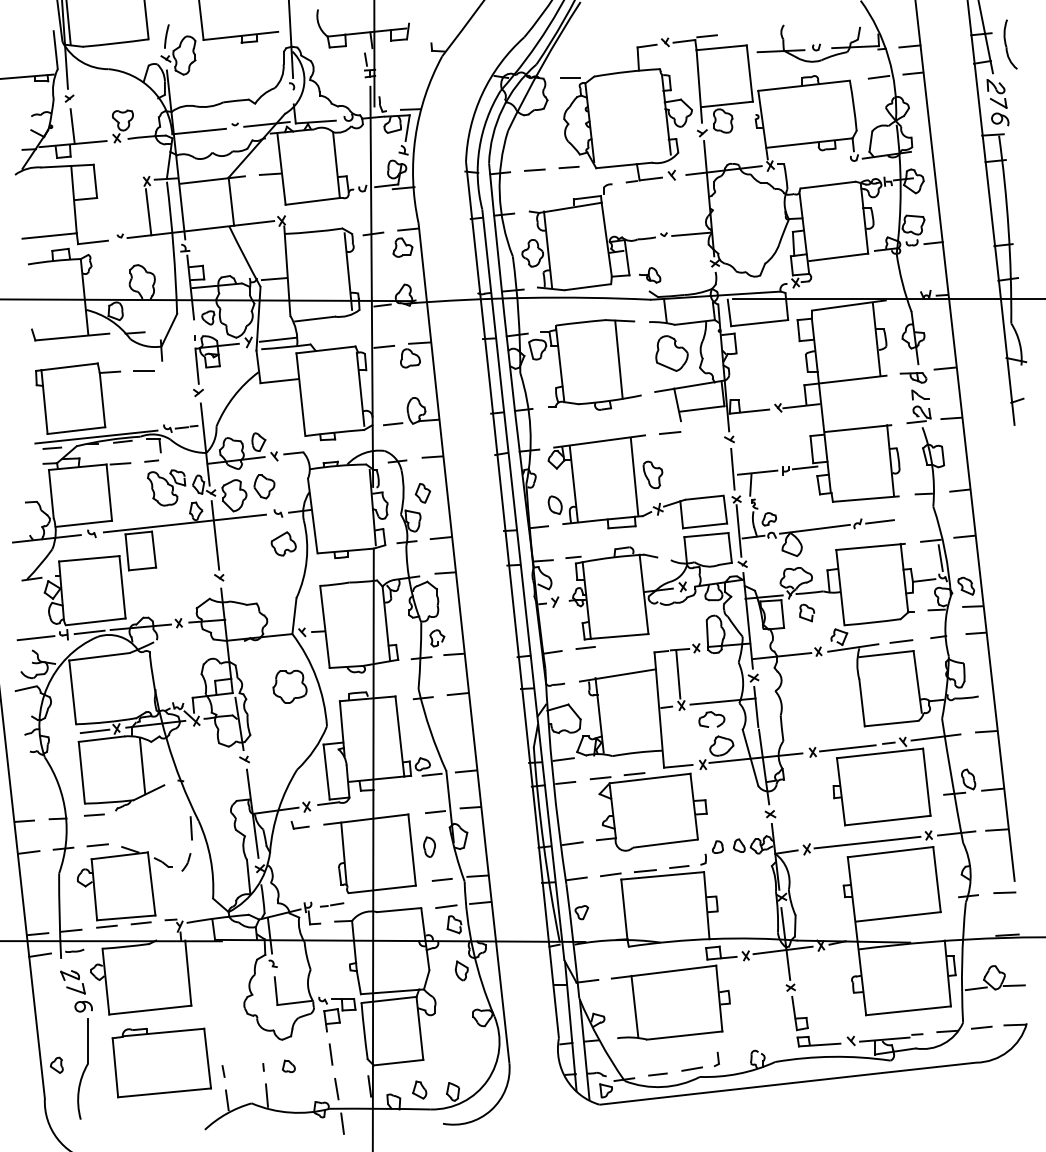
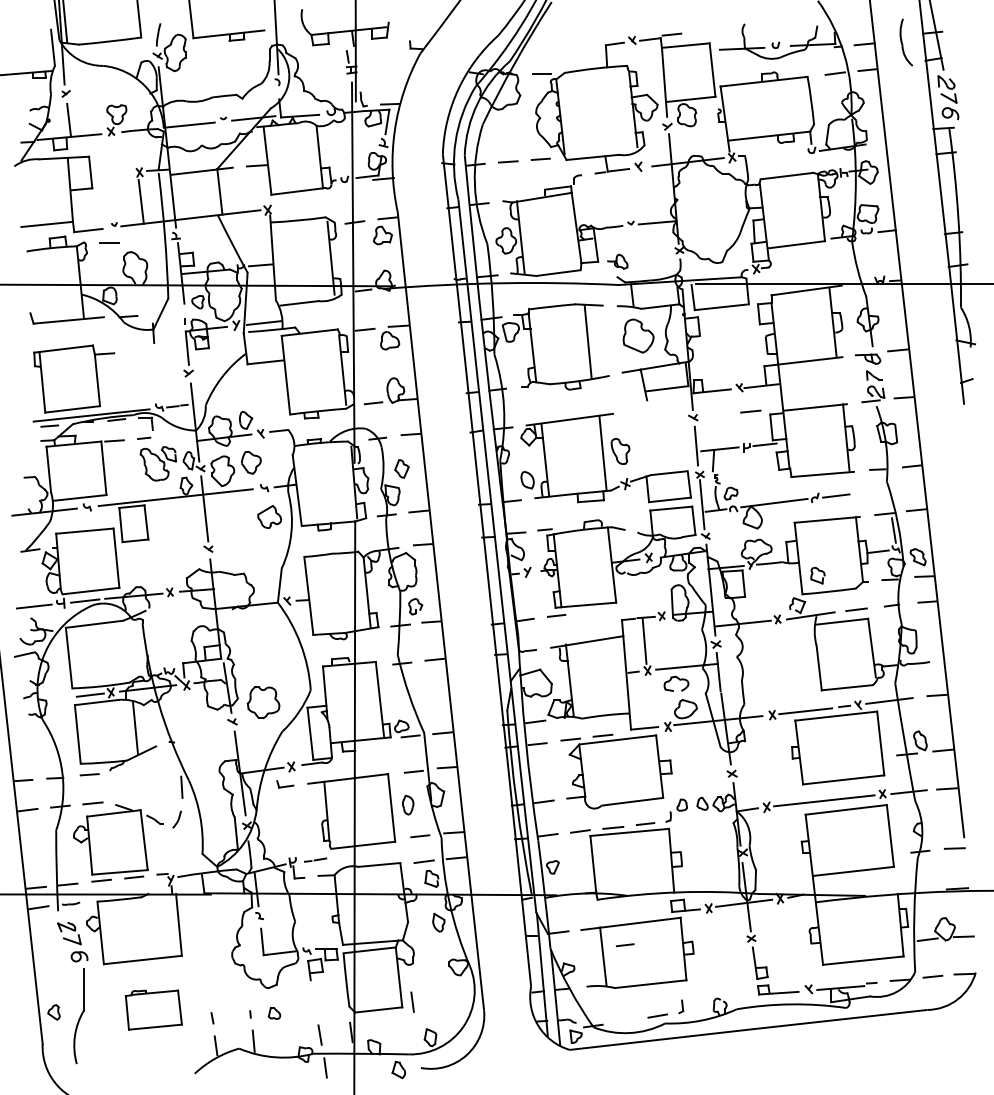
part: (1010, 44) -> (906, 42), moved
line: (143, 370) -> (109, 242), moved
line: (669, 432) -> (750, 411), moved
part: (806, 612) -> (817, 575), moved
part: (289, 686) -> (263, 702), moved
line: (330, 1053) -> (412, 1001), moved
part: (161, 1062) -> (153, 1009), size x0.6
line: (658, 1074) -> (625, 945), moved
part: (419, 1090) -> (398, 1070), moved

